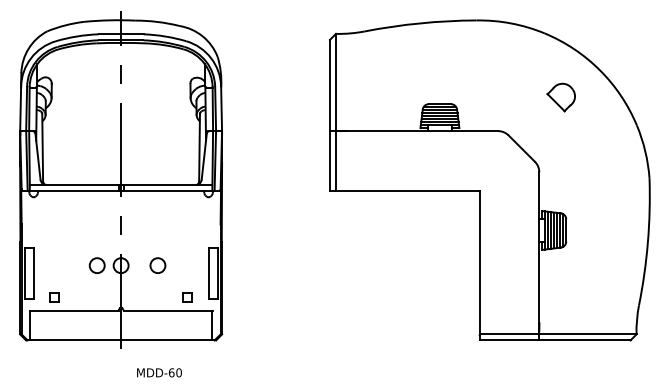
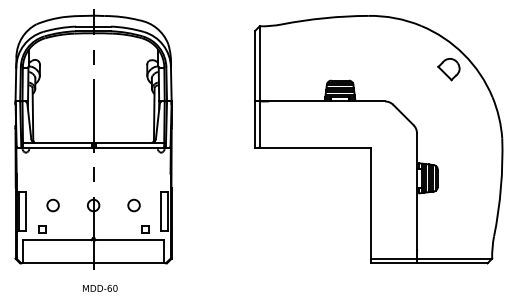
part: (560, 97) -> (448, 69), moved
circle: (96, 265) -> (52, 205), moved
circle: (157, 265) -> (133, 205), moved
text: (159, 371) -> (100, 287), moved

